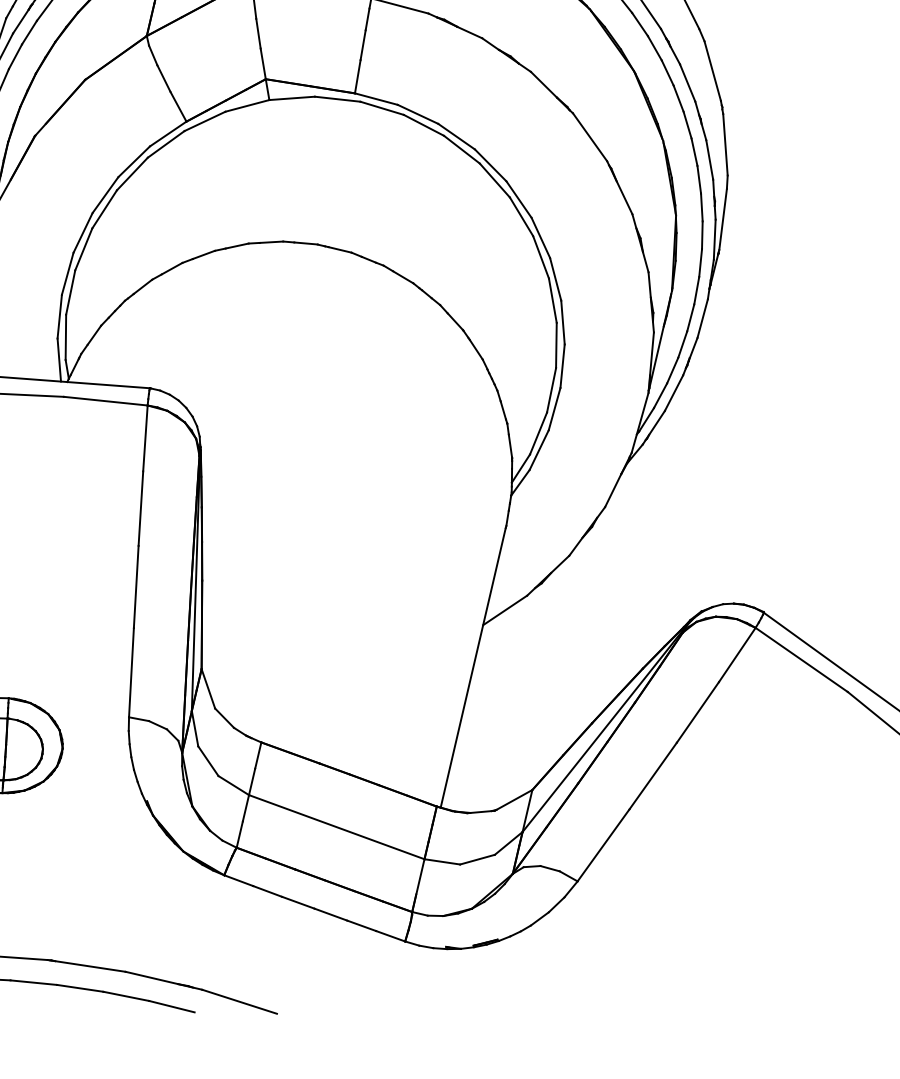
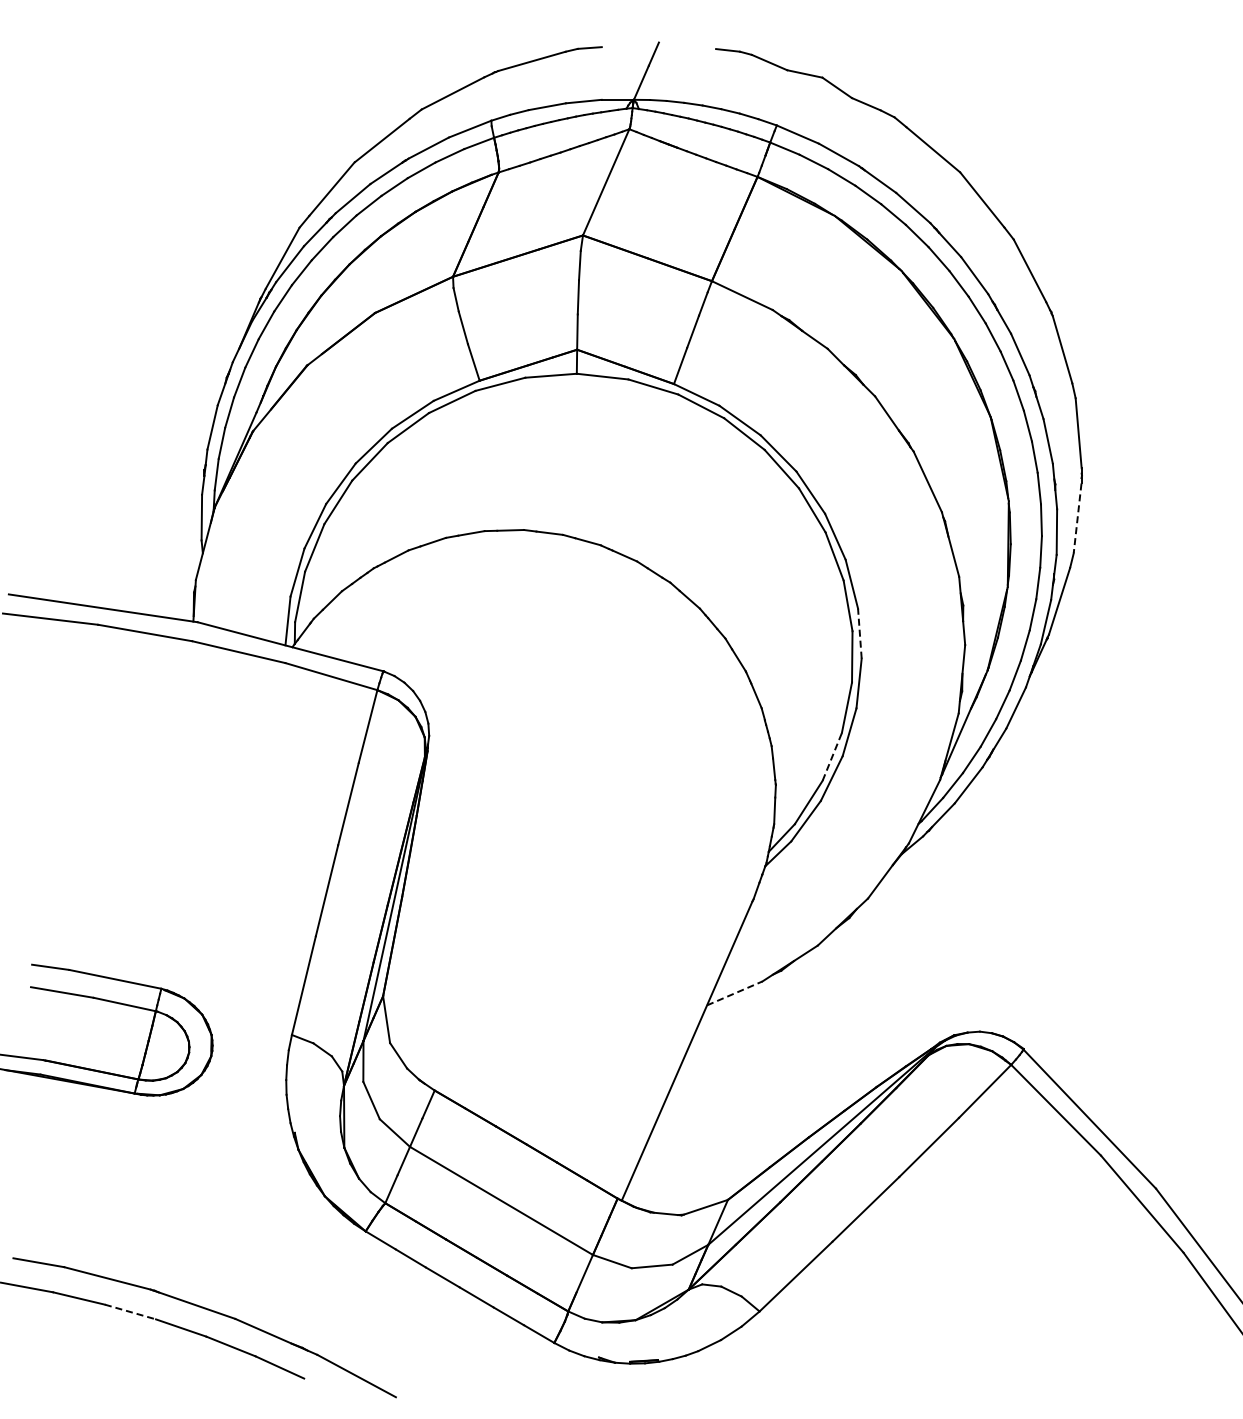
line: (725, 144) -> (1077, 518), solid -> dashed
line: (555, 279) -> (859, 633), solid -> dashed
line: (551, 389) -> (832, 756), solid -> dashed
line: (505, 610) -> (735, 993), solid -> dashed
line: (33, 983) -> (130, 1312), solid -> dashed

